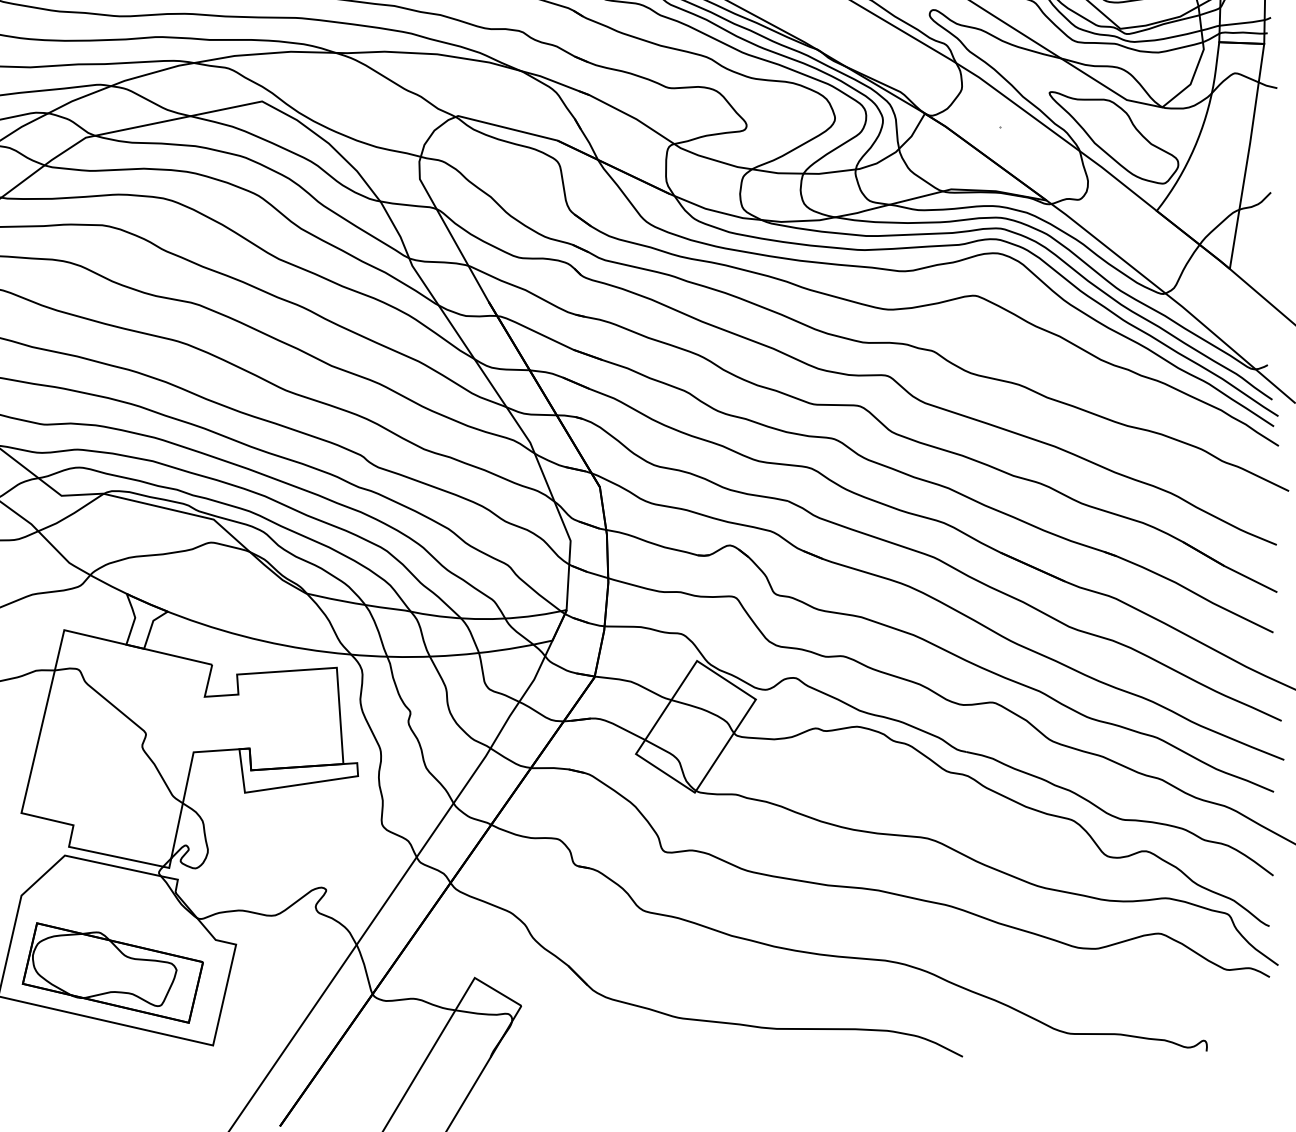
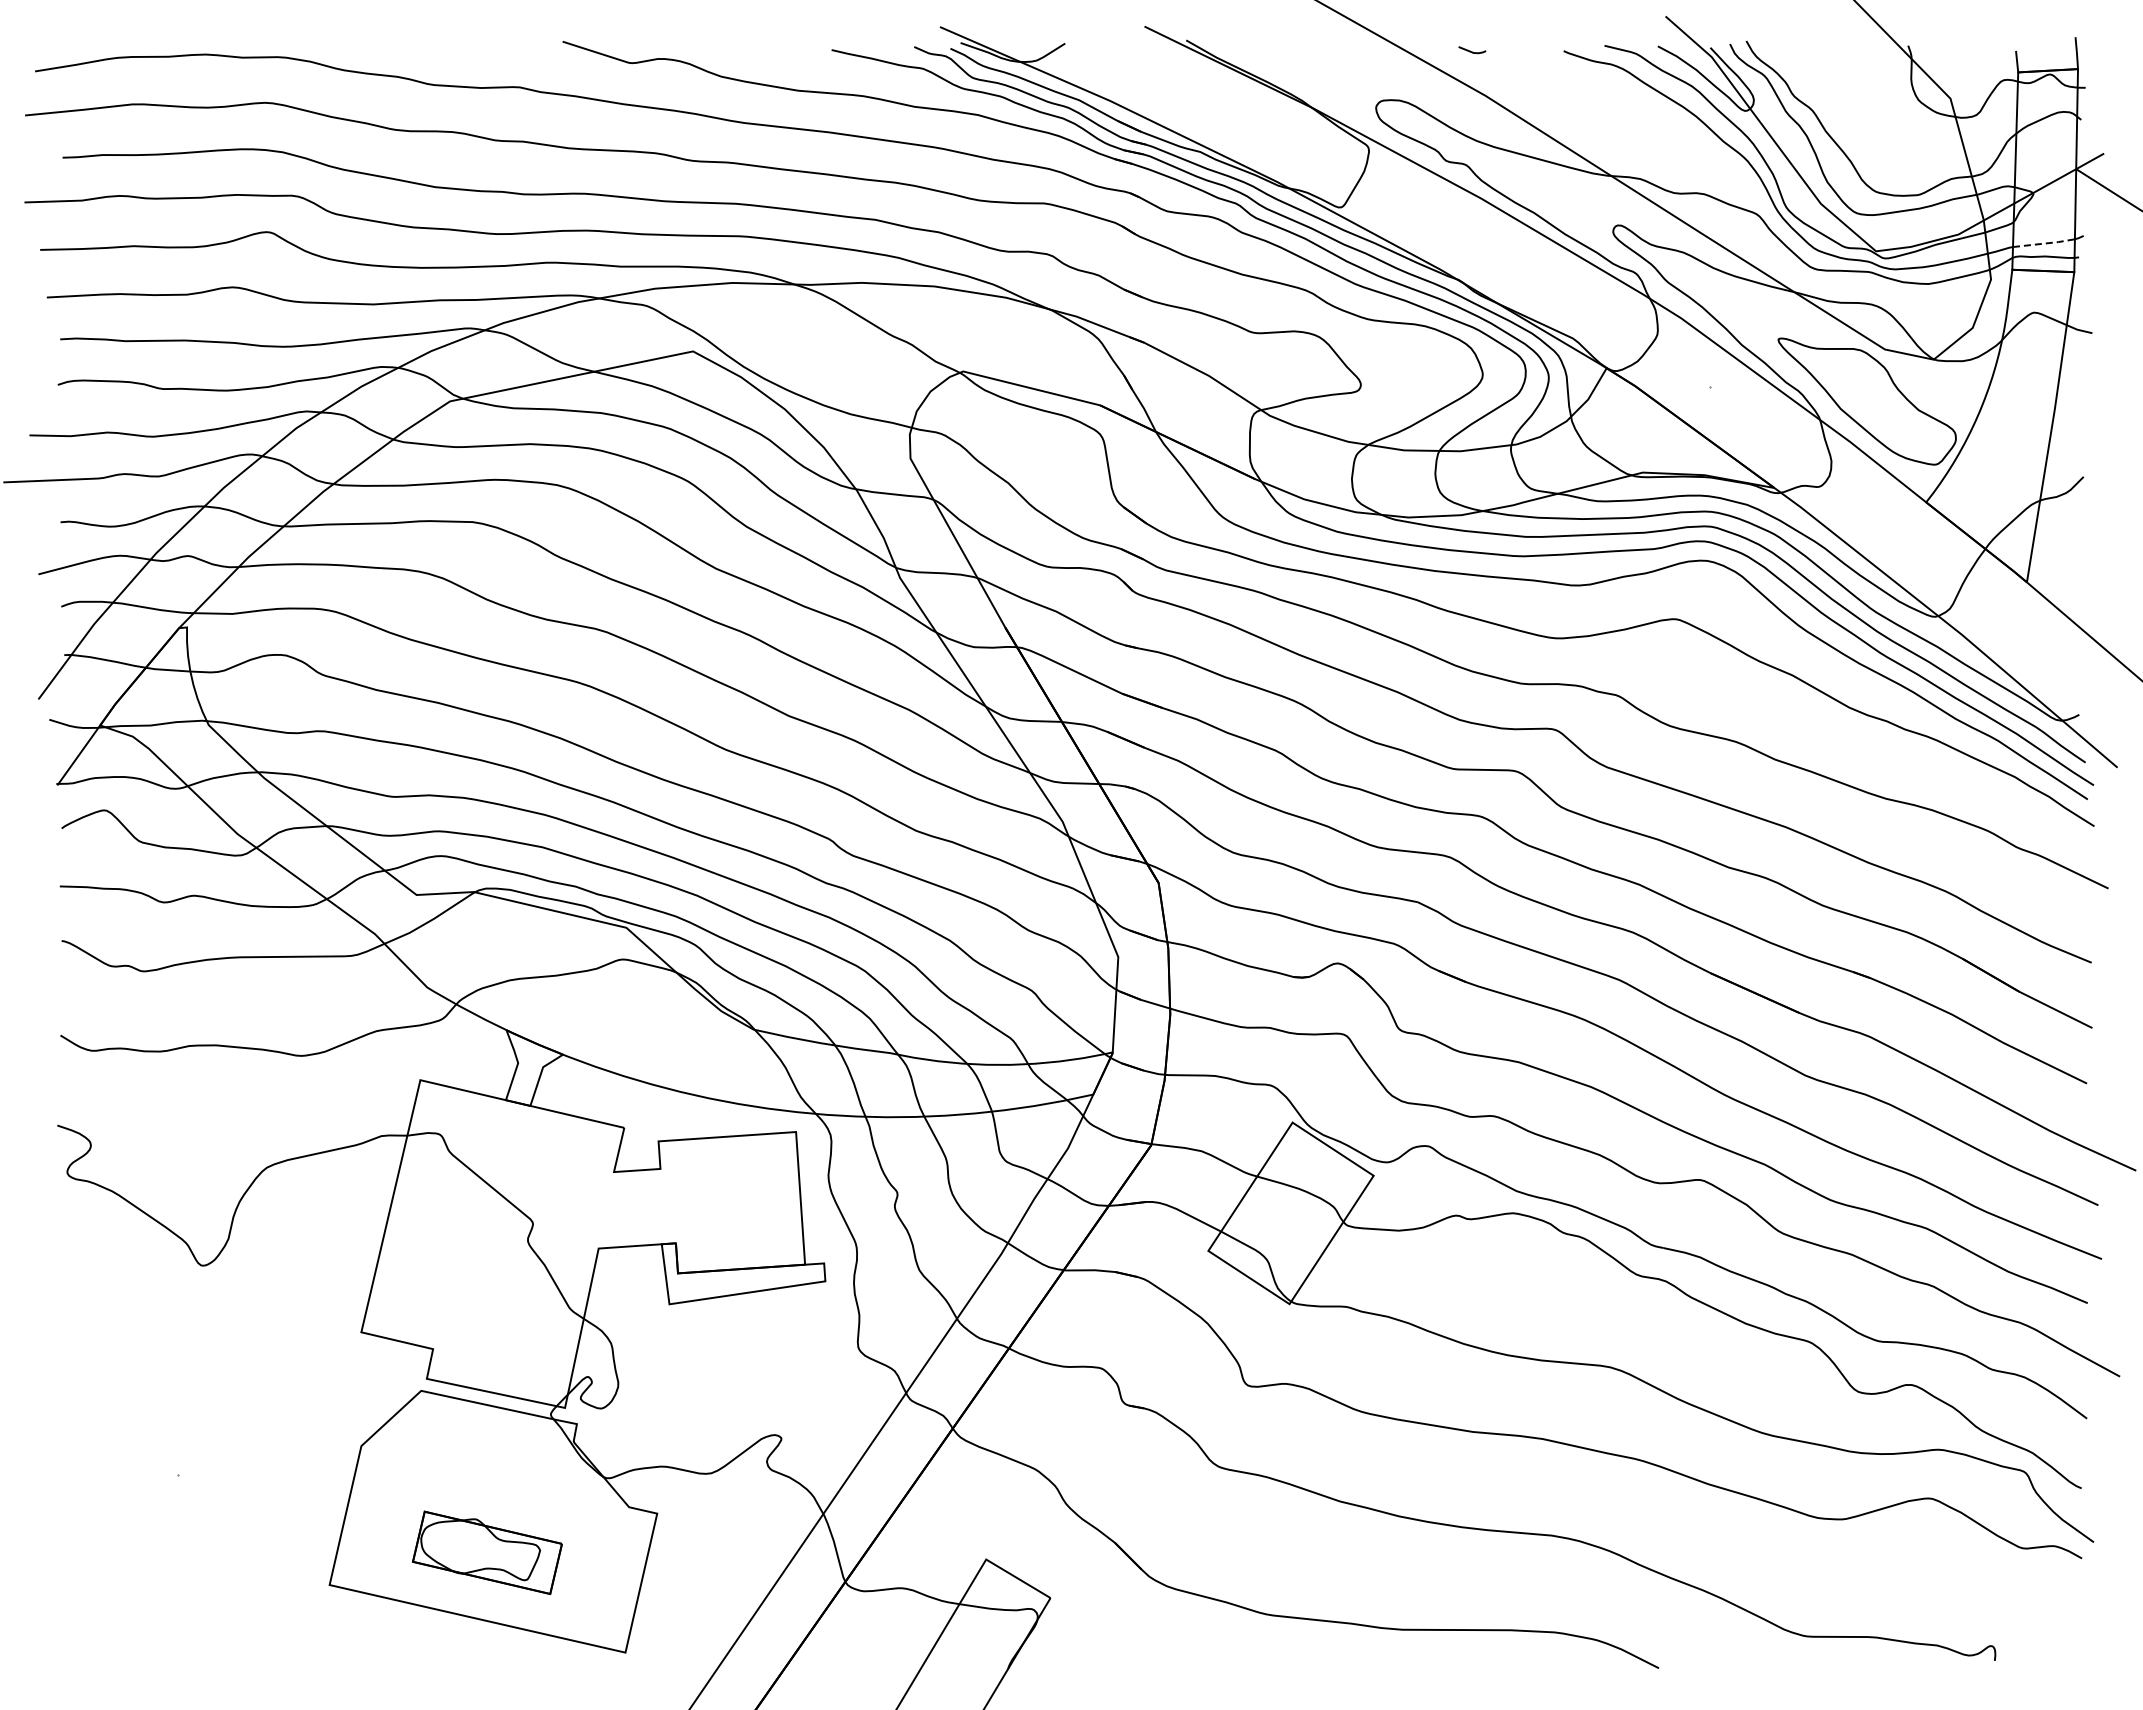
line: (1242, 23) -> (2044, 243), solid -> dashed
part: (112, 972) -> (487, 1552), size x0.6

